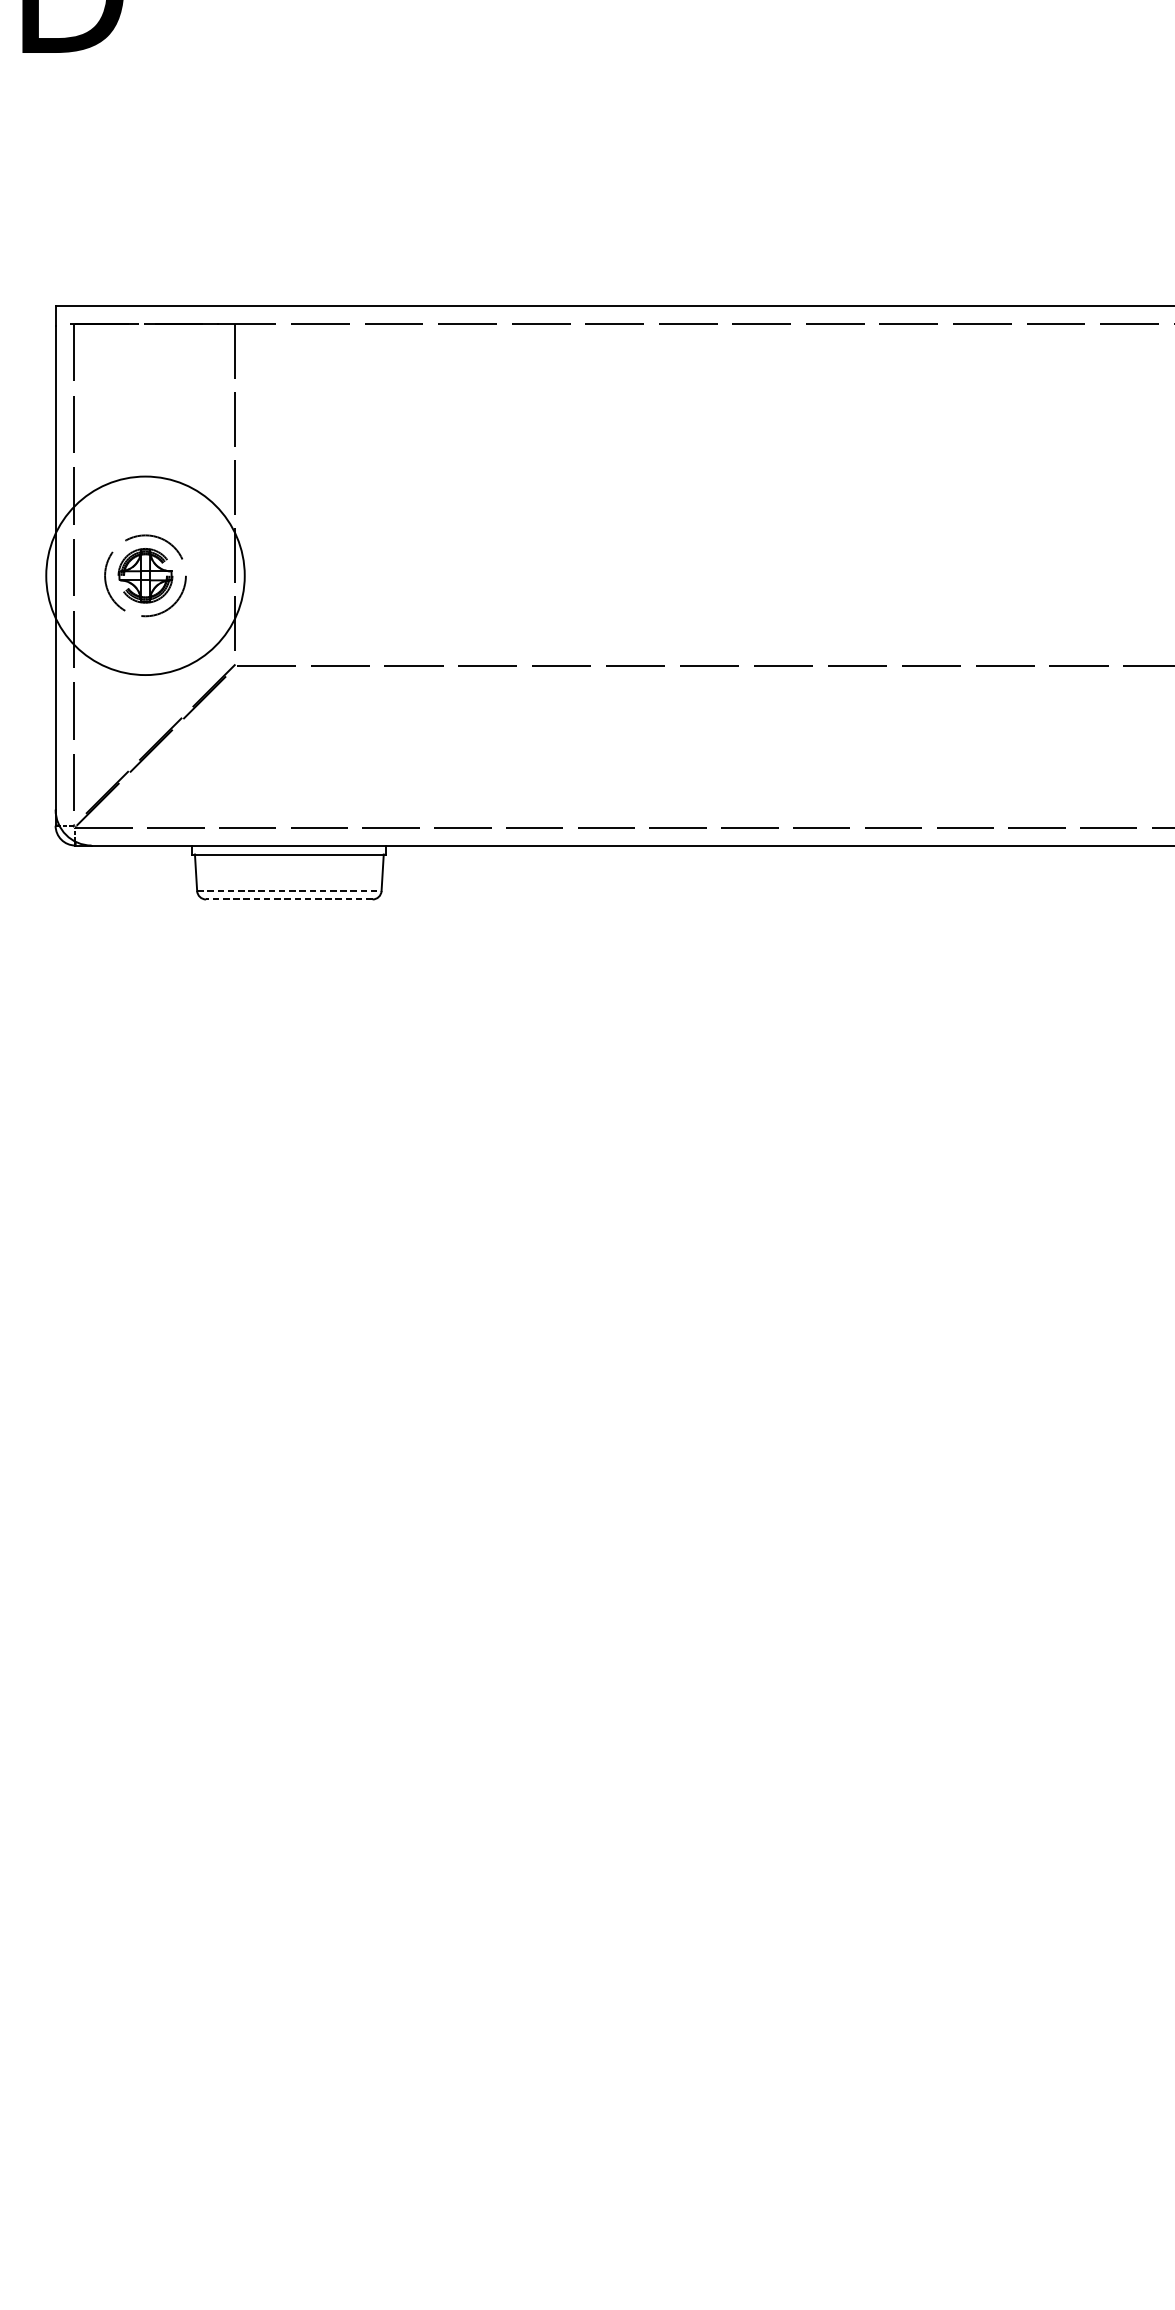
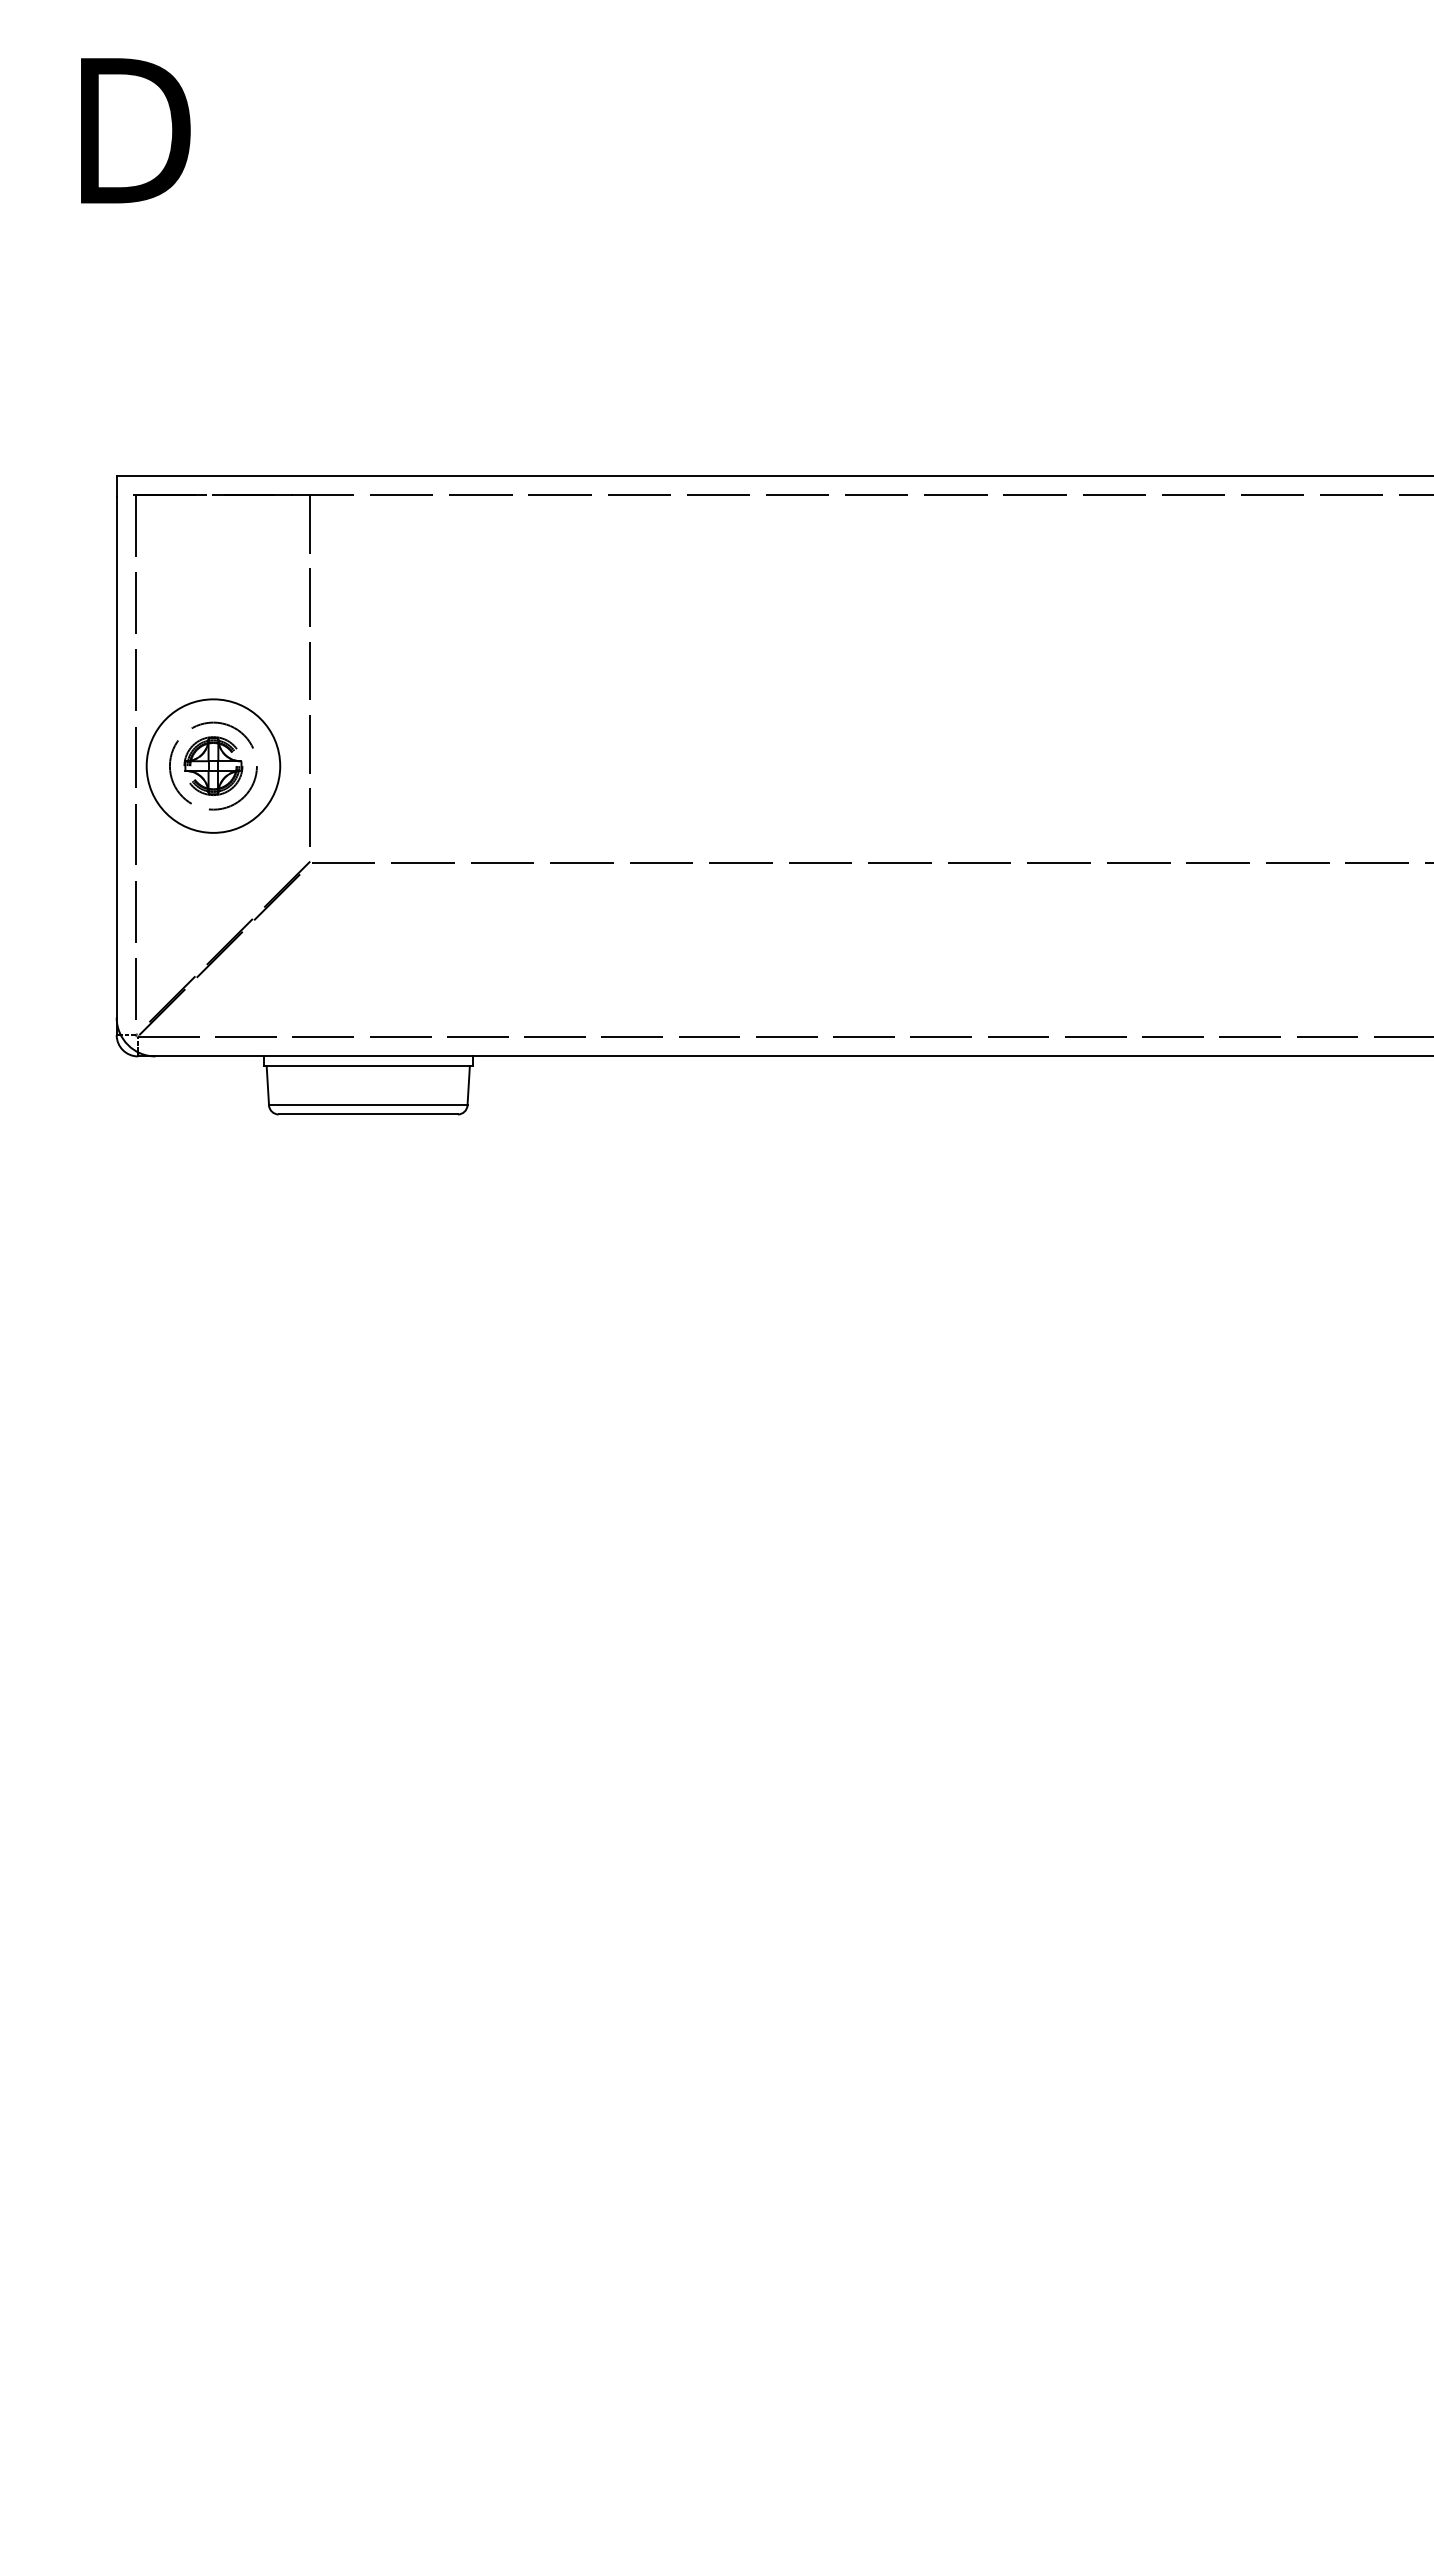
circle: (145, 575) -> (213, 765), size x0.62
line: (289, 891) -> (368, 1105), dashed -> solid
line: (289, 899) -> (368, 1114), dashed -> solid

